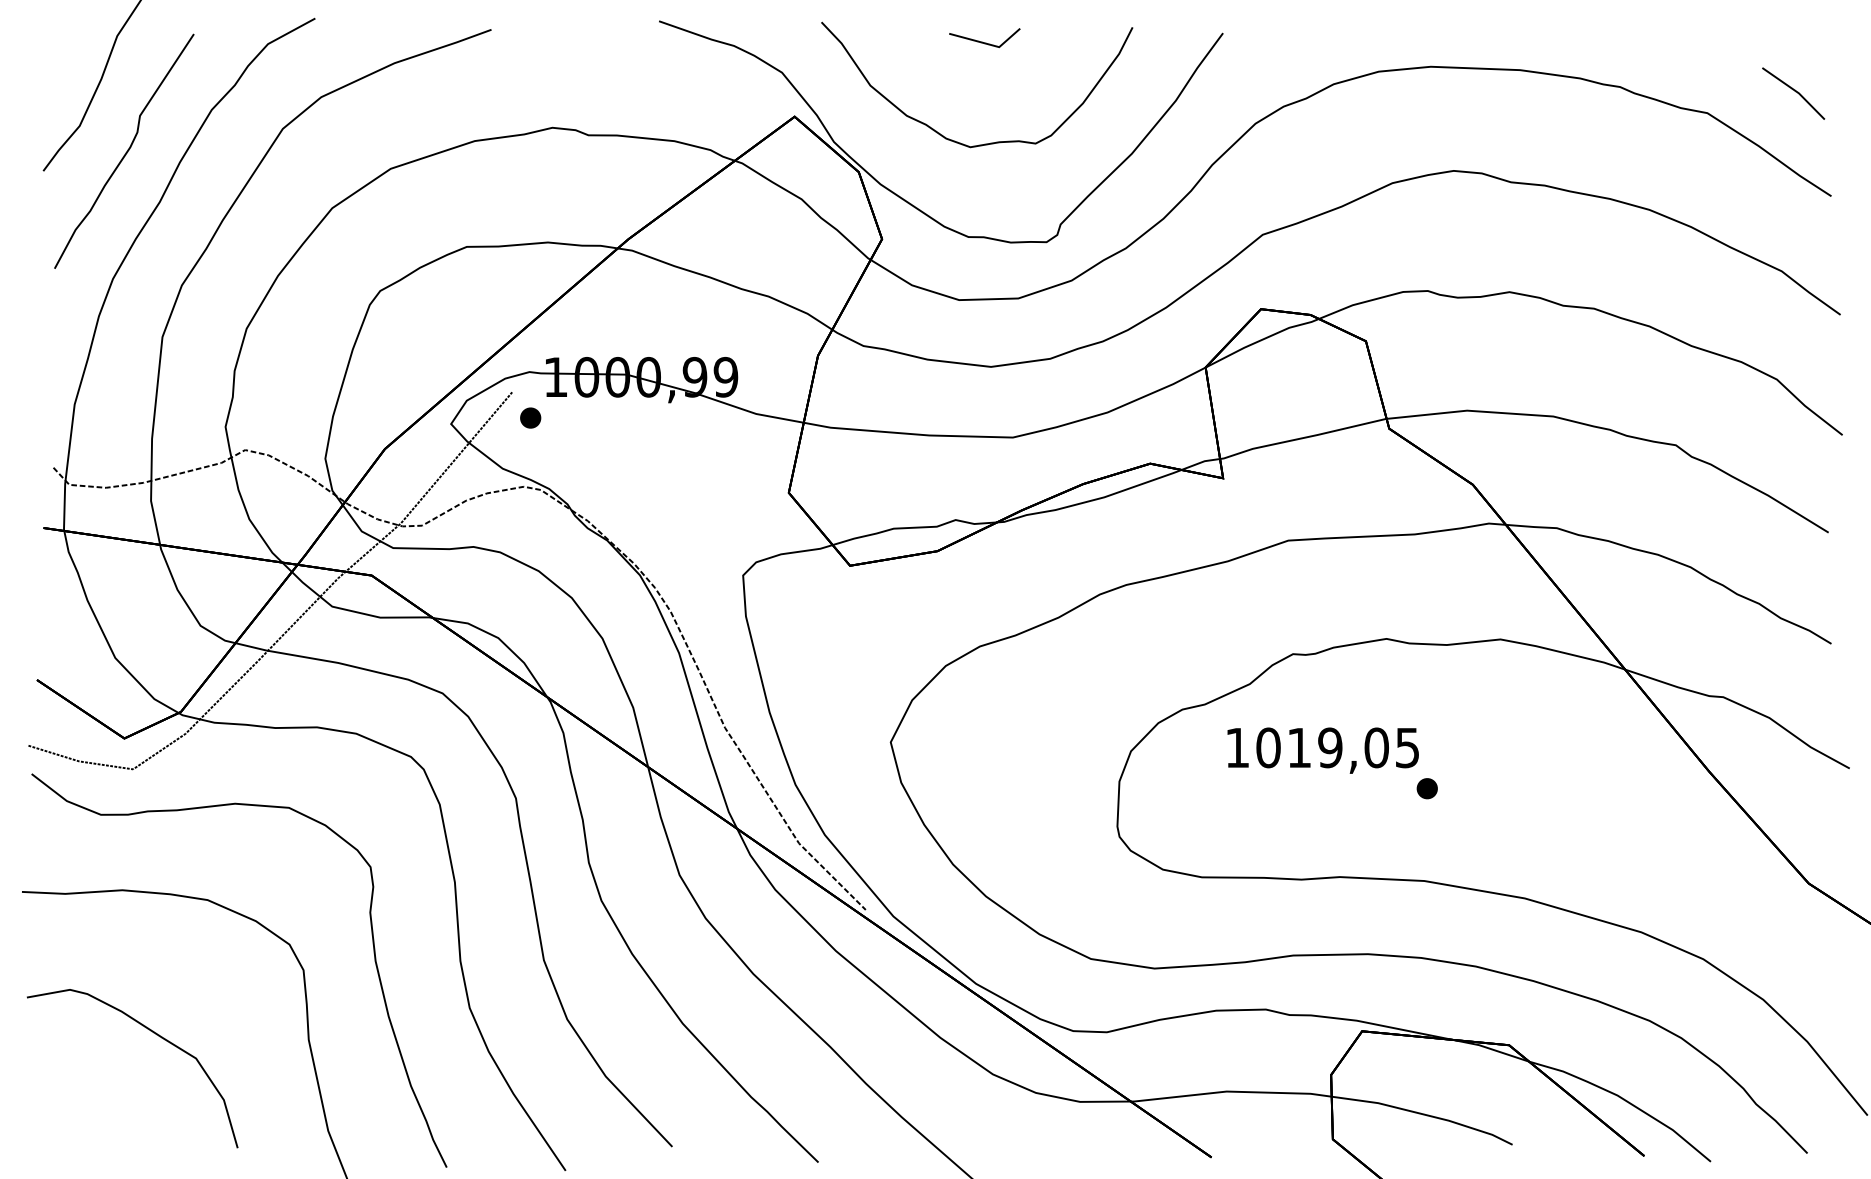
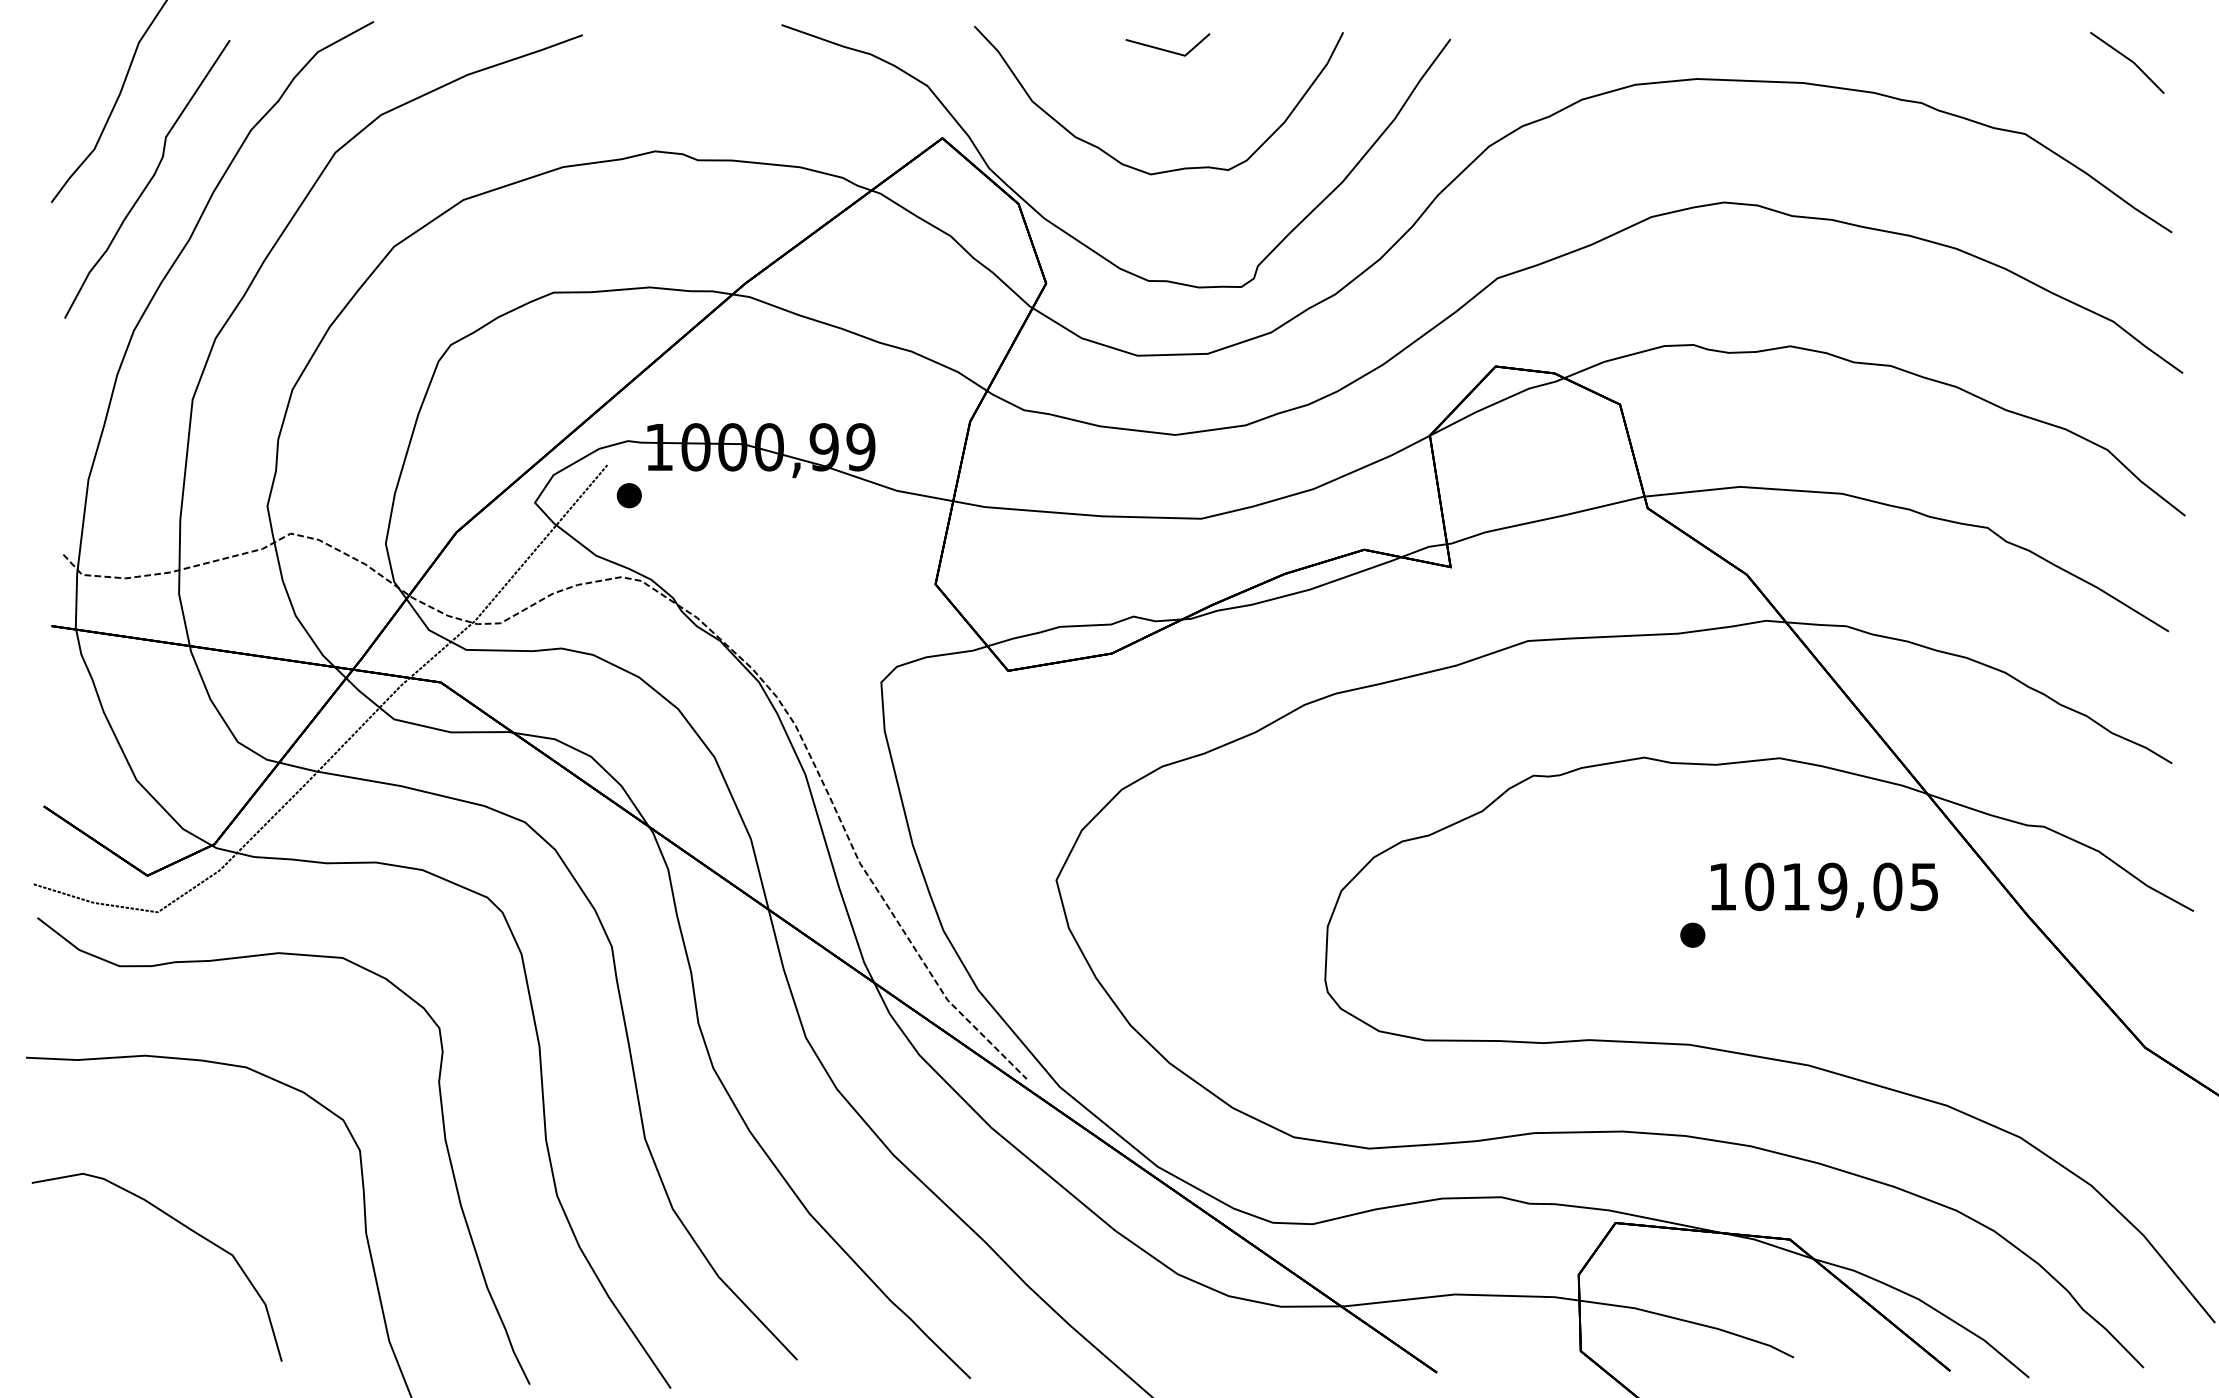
line: (1794, 91) -> (2128, 60), moved
text: (1323, 750) -> (1824, 889), moved

